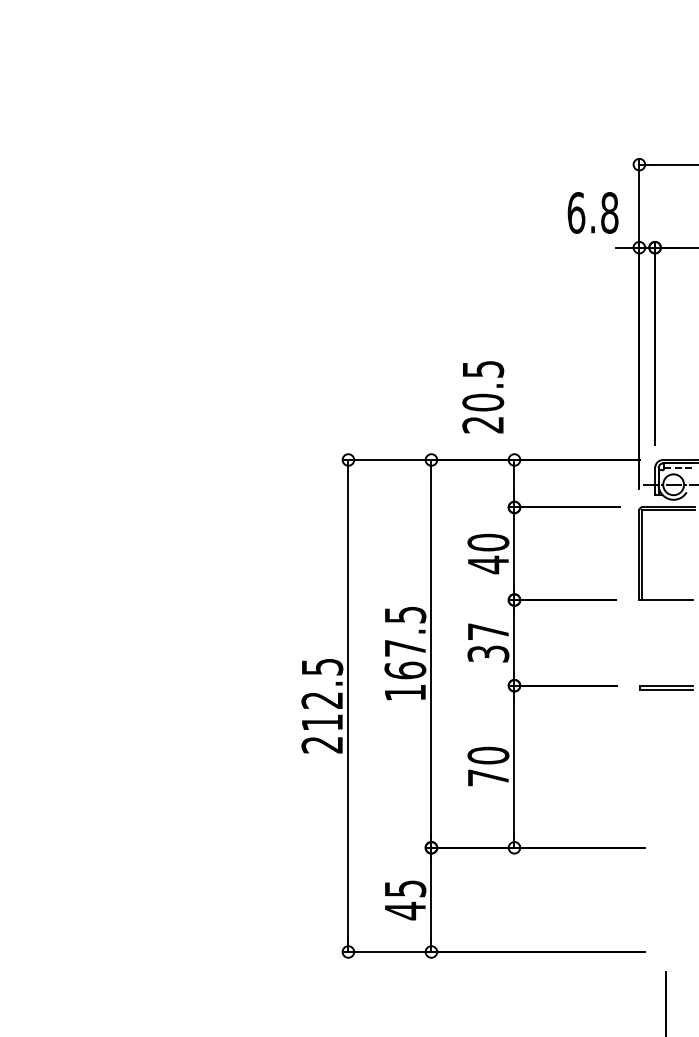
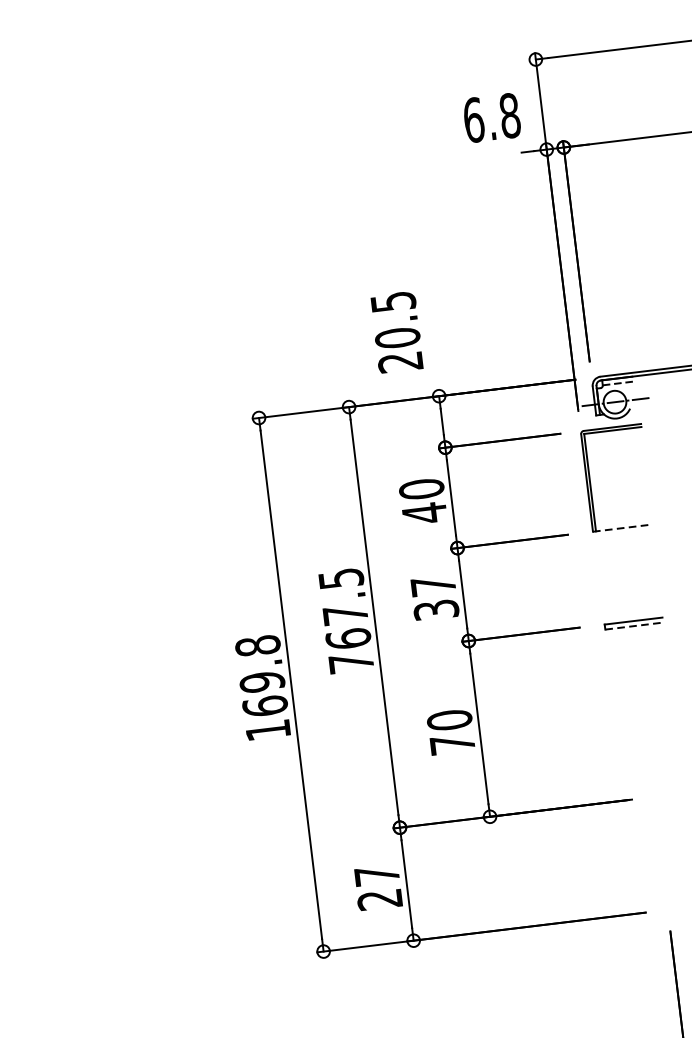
line: (666, 600) -> (622, 528), solid -> dashed
line: (666, 690) -> (634, 626), solid -> dashed
text: (405, 692) -> (351, 662), 167.5 -> 767.5
text: (322, 705) -> (263, 687), 212.5 -> 169.8
text: (405, 900) -> (378, 888), 45 -> 27

